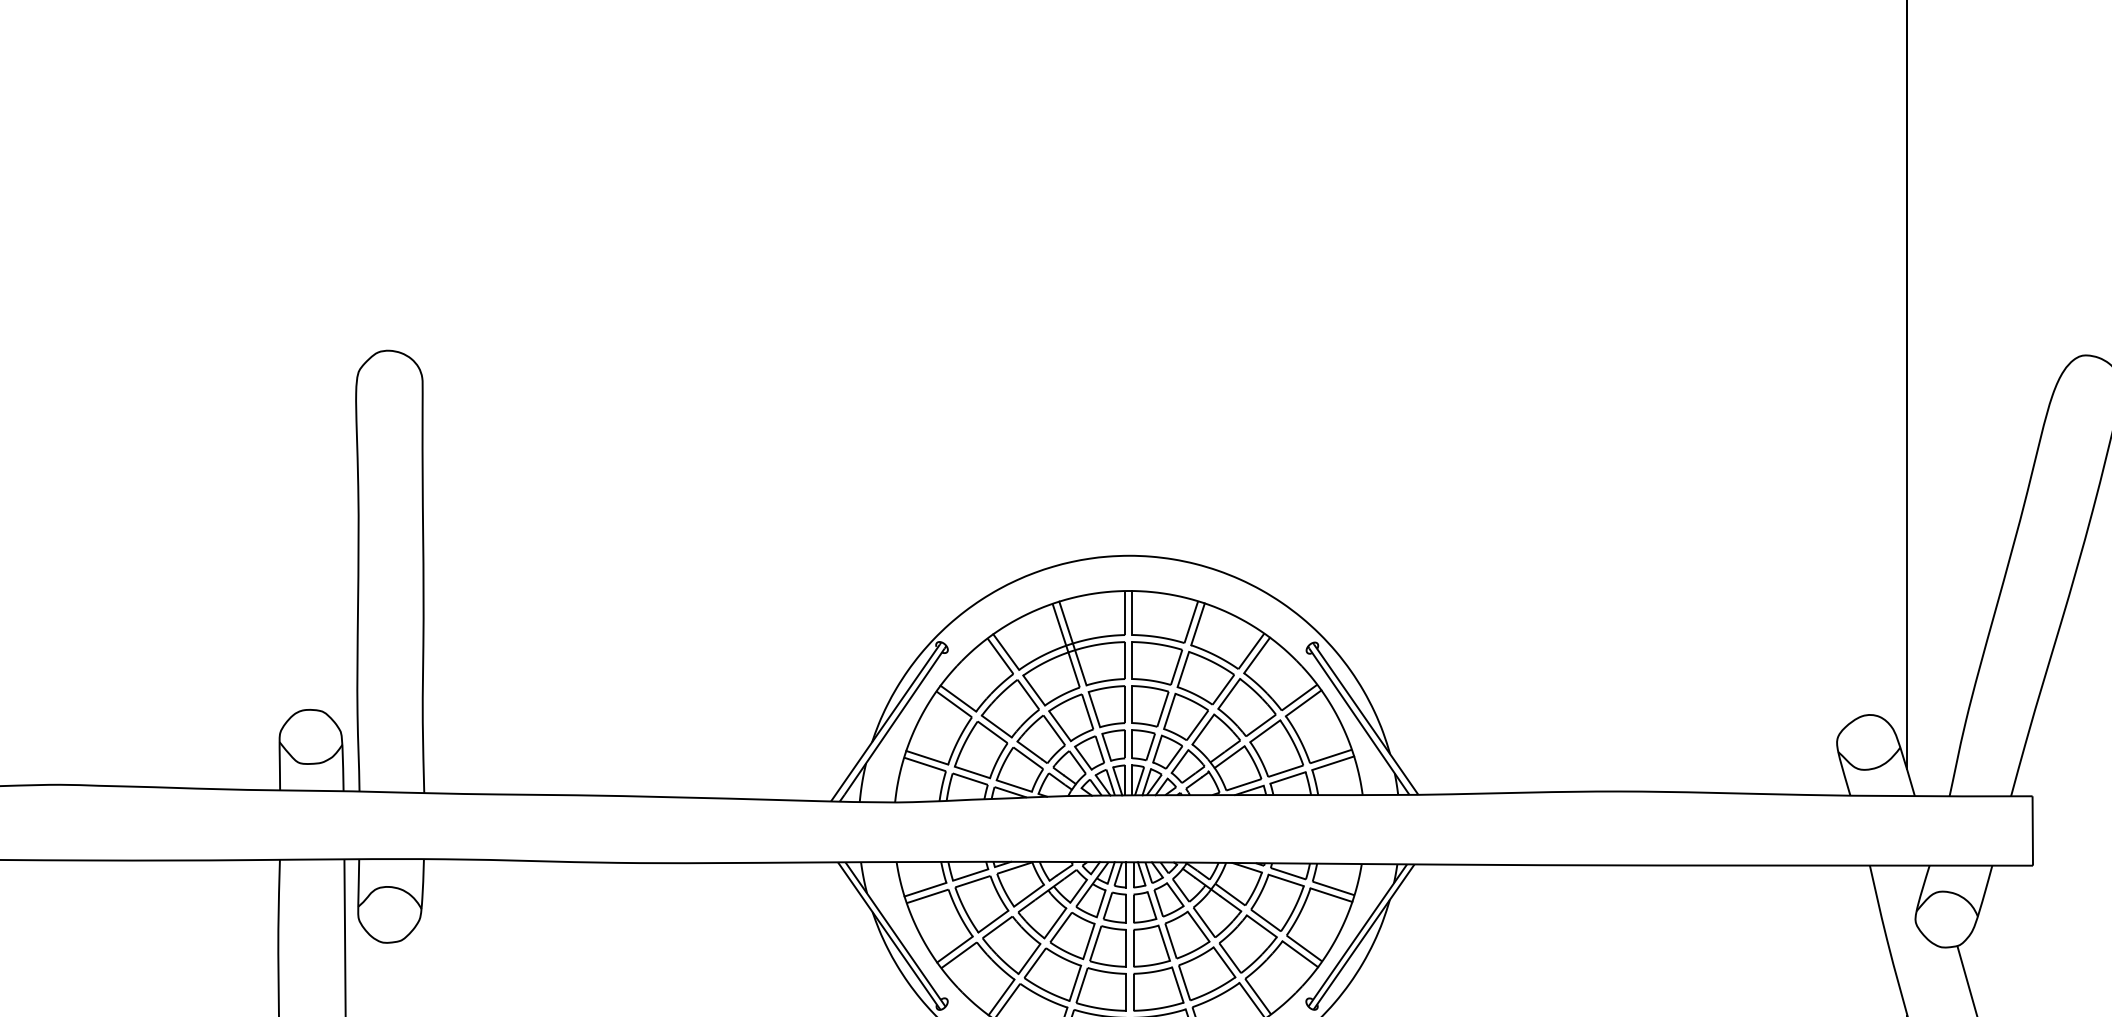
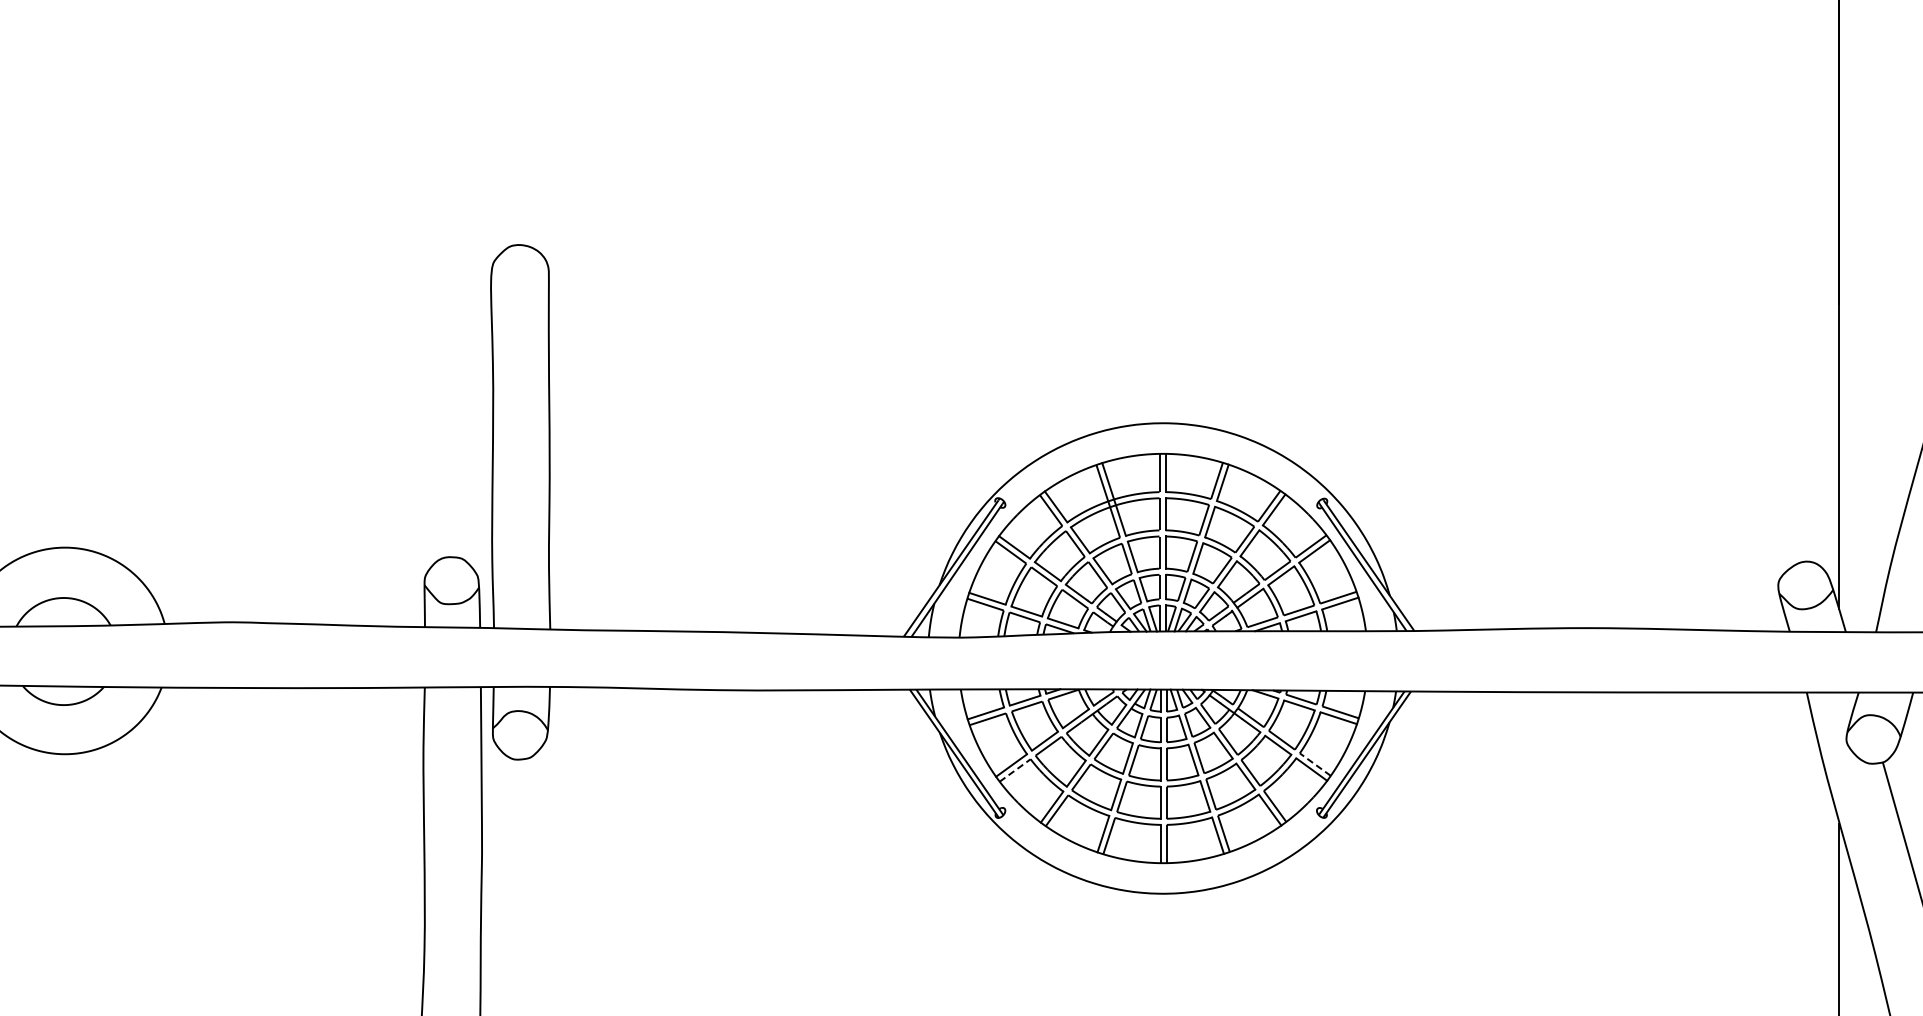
line: (1303, 948) -> (1314, 764), solid -> dashed
line: (959, 955) -> (1015, 770), solid -> dashed

